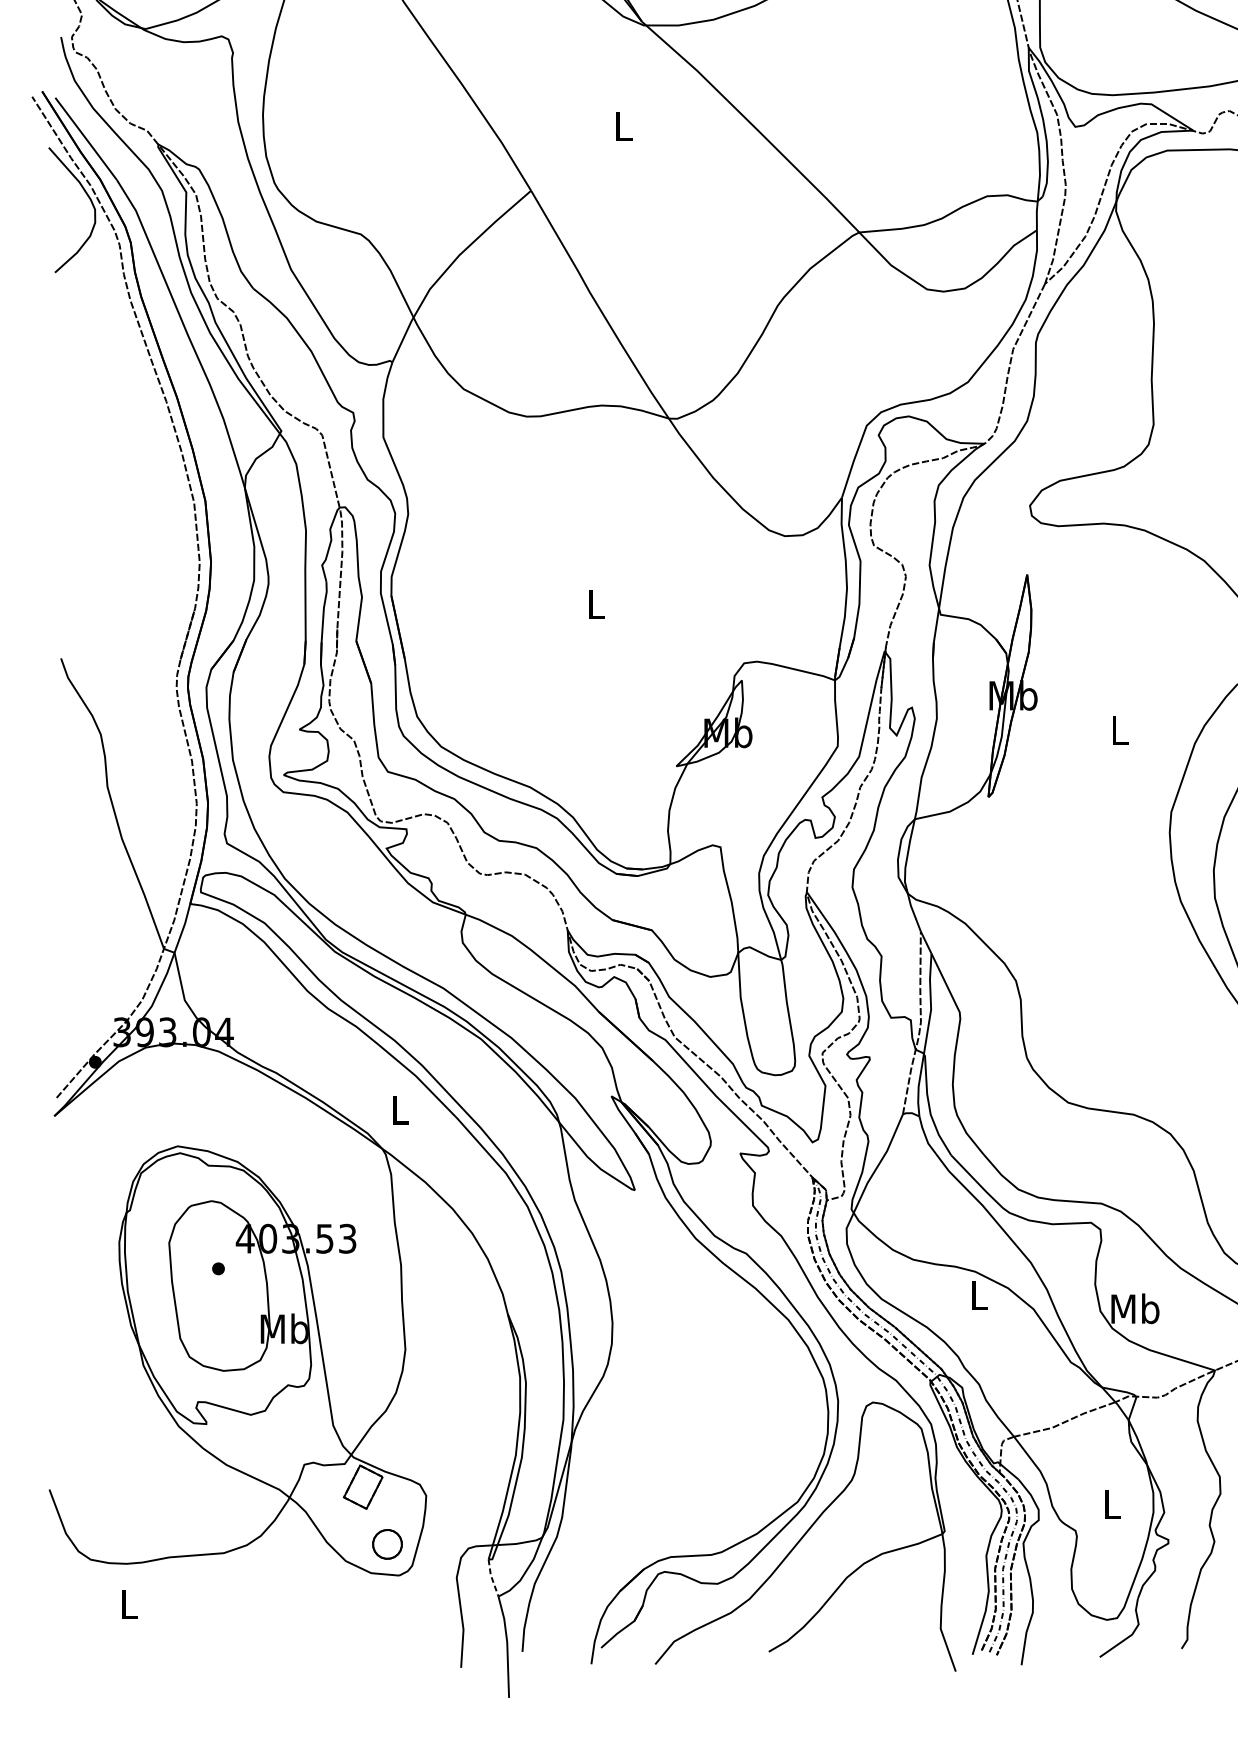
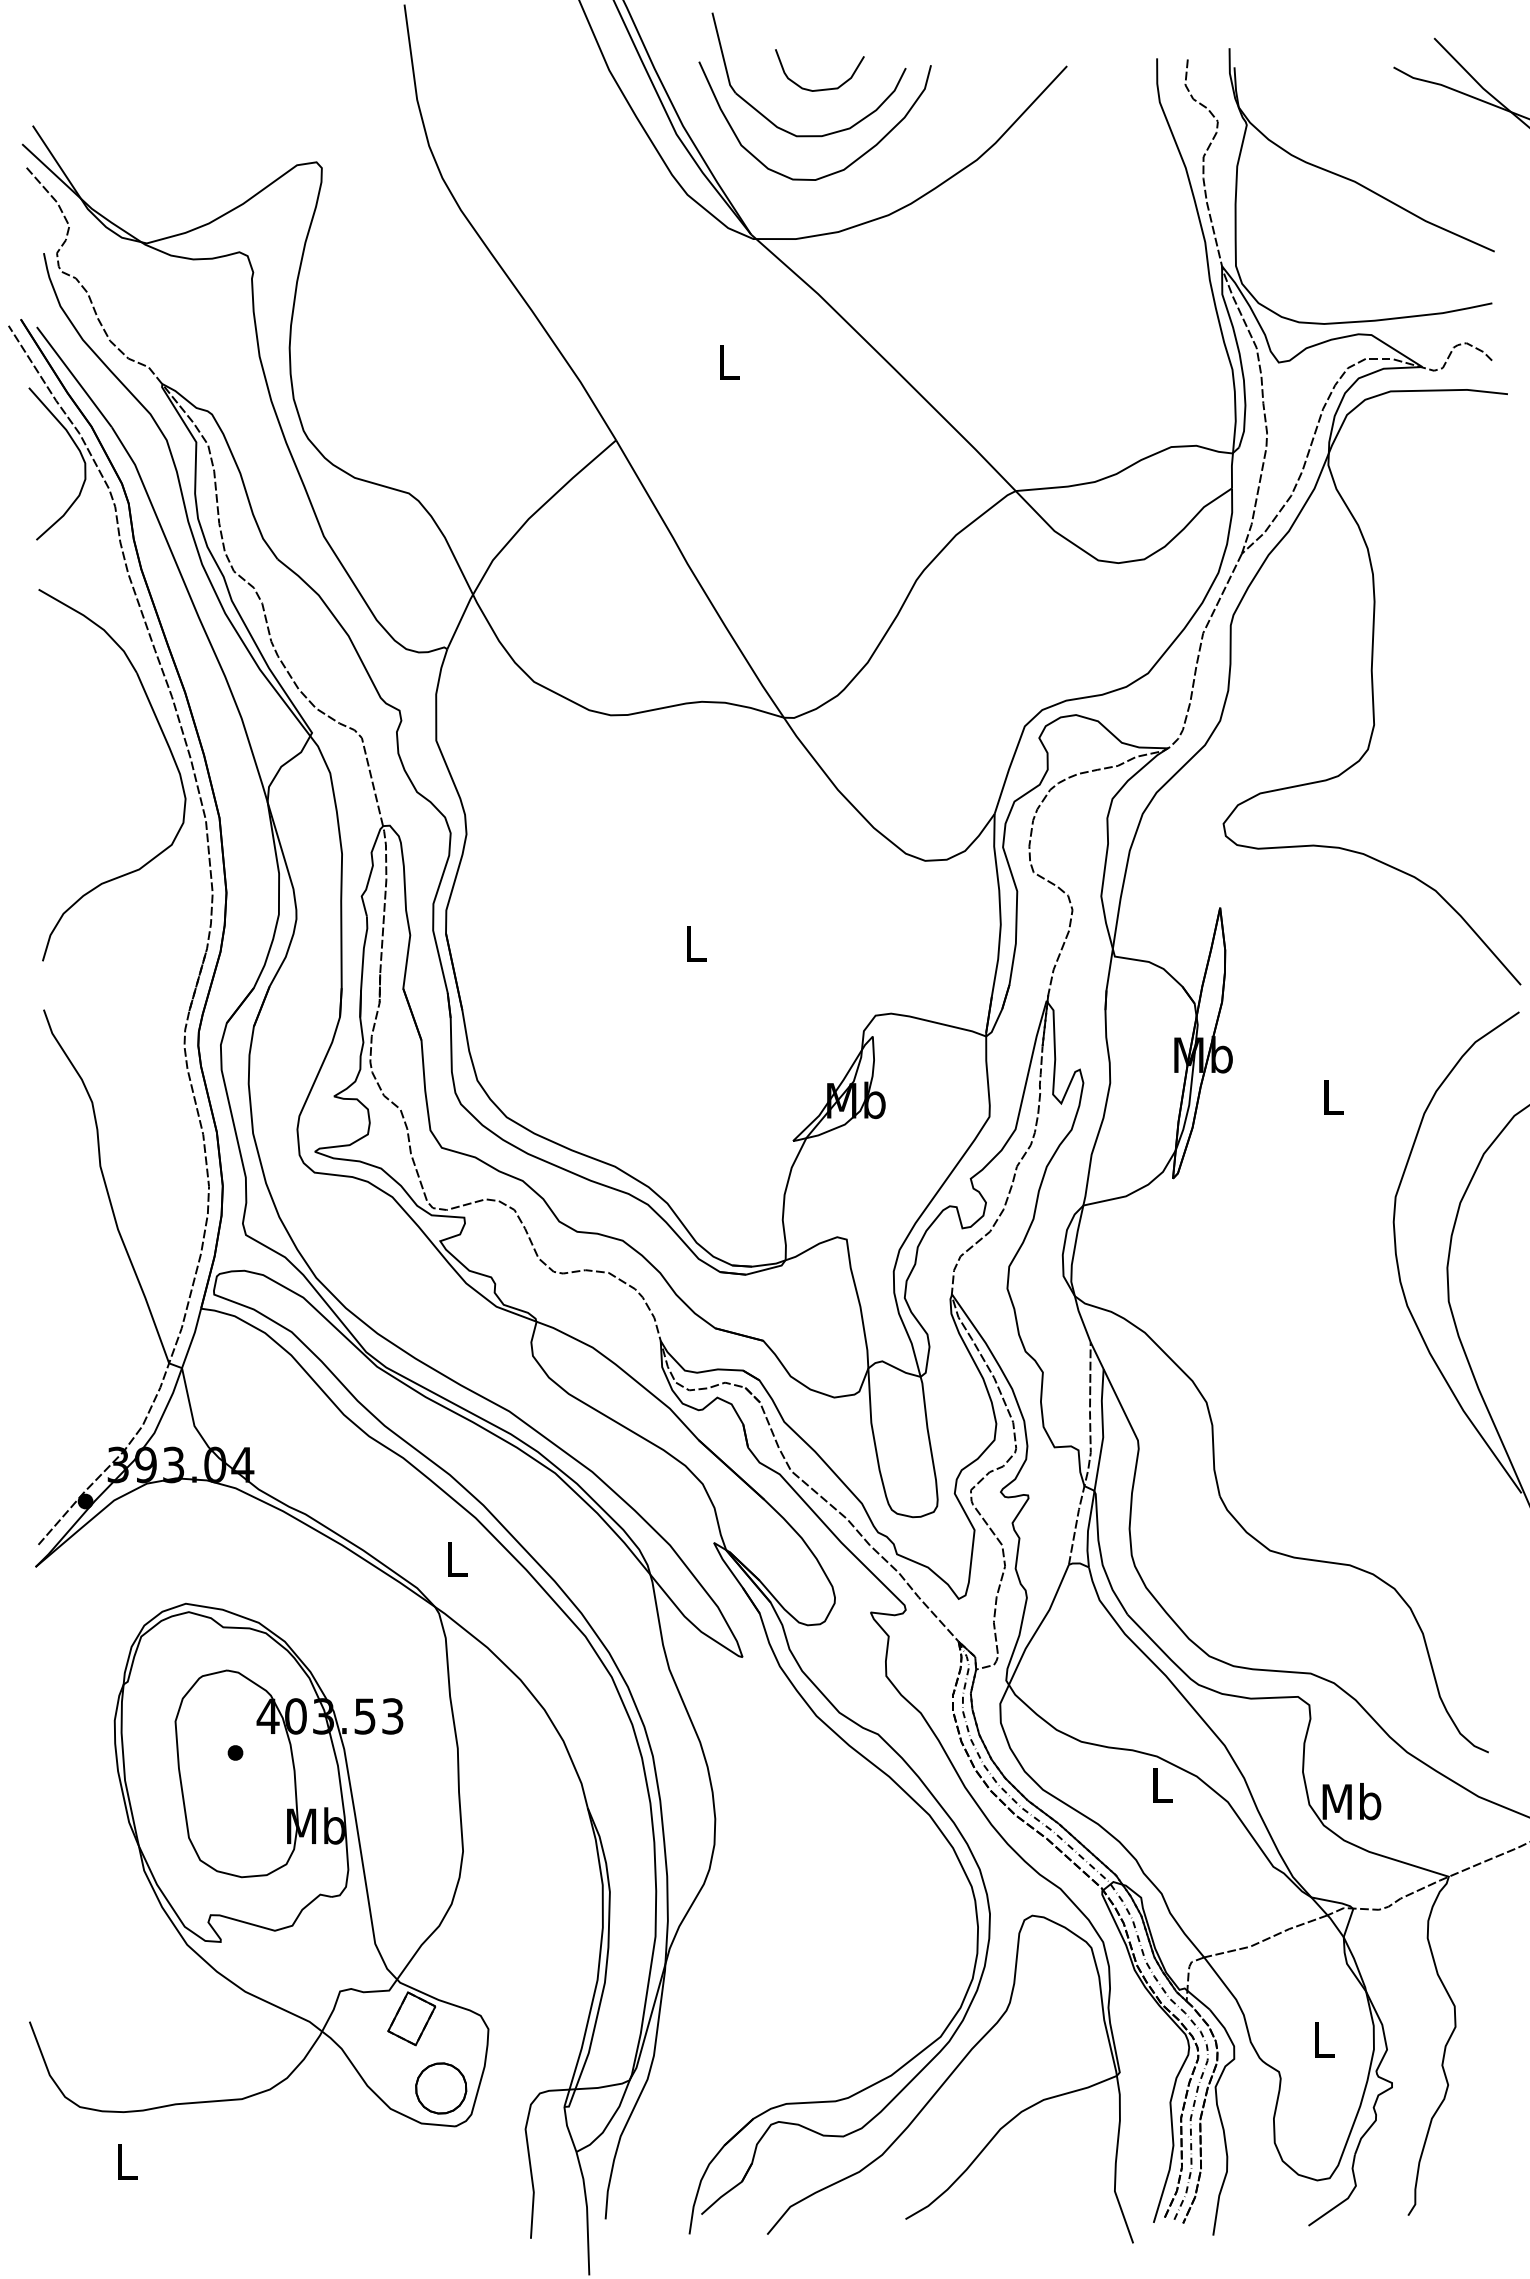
part: (165, 447) -> (170, 753), added
part: (387, 1544) -> (441, 2088), size x1.43
line: (491, 1578) -> (568, 2129), dashed -> solid

